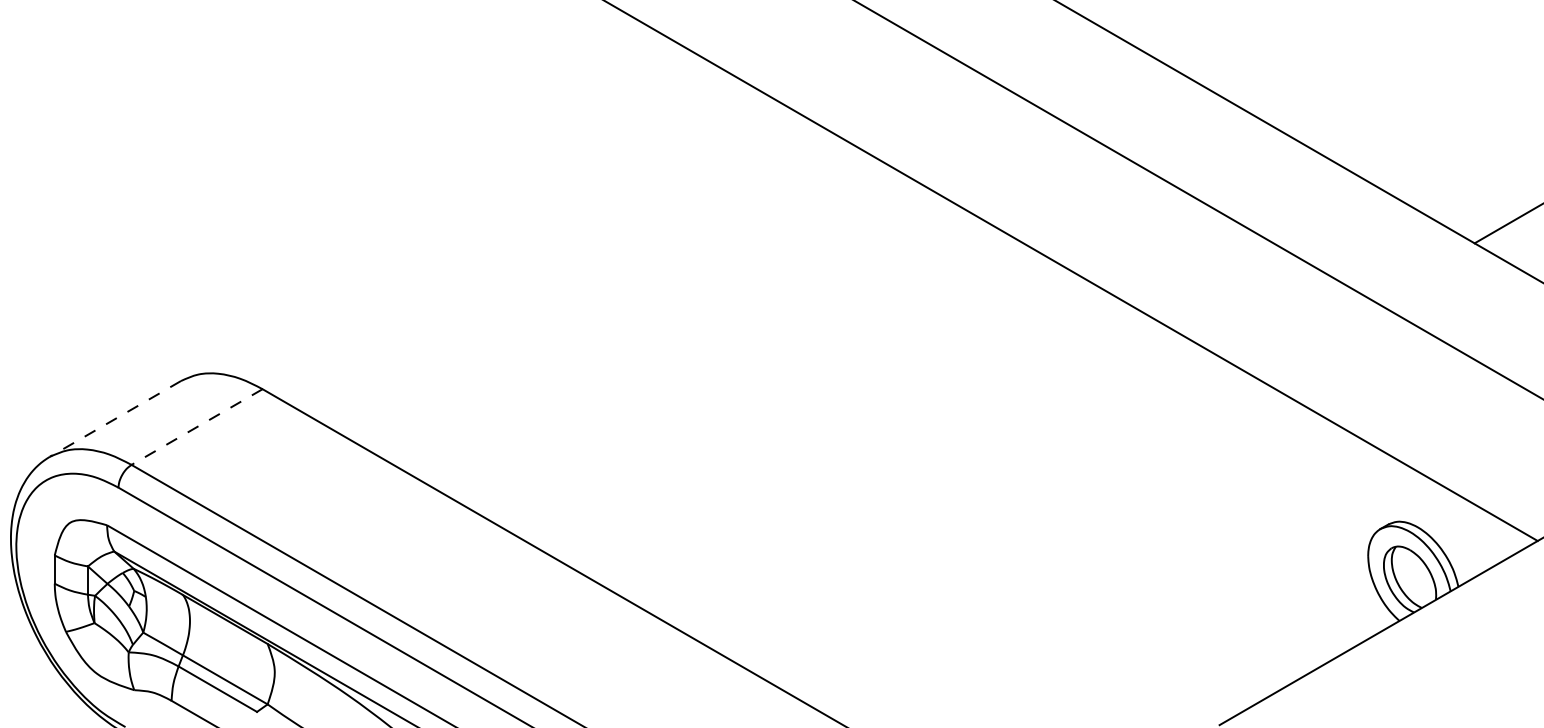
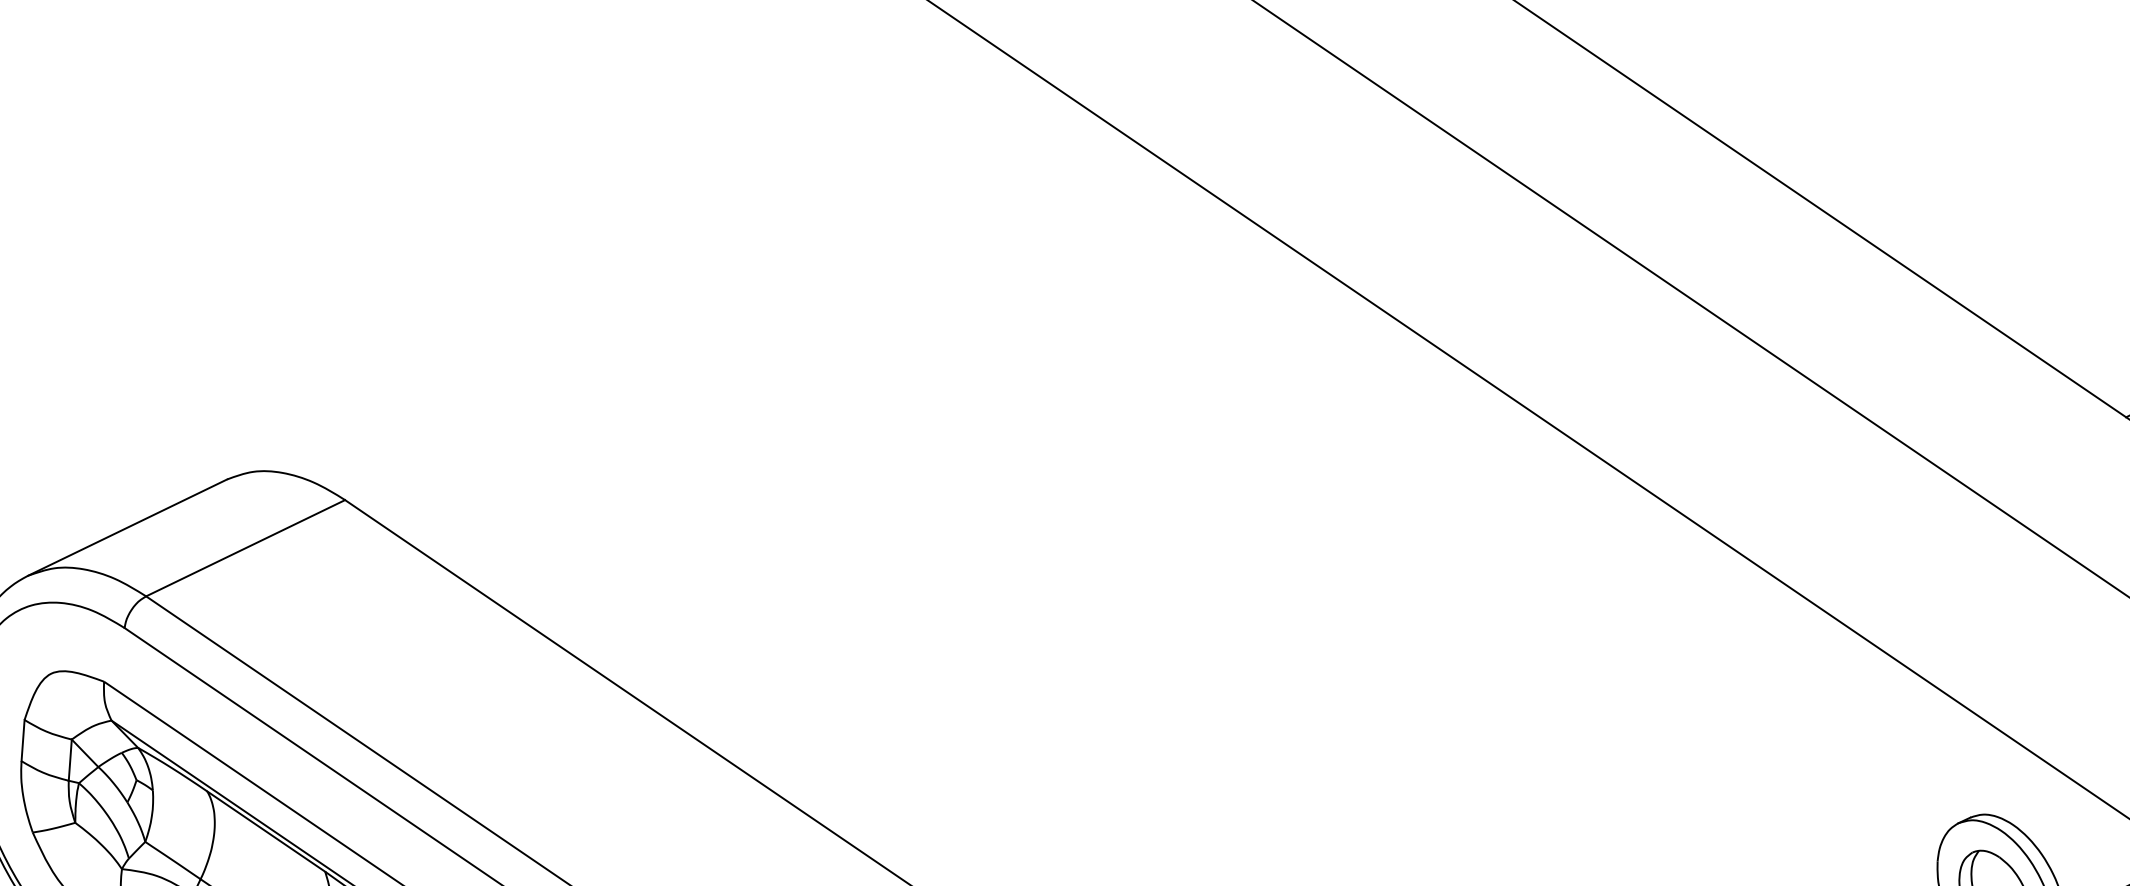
line: (115, 418) -> (127, 527), dashed -> solid
line: (197, 427) -> (246, 548), dashed -> solid

